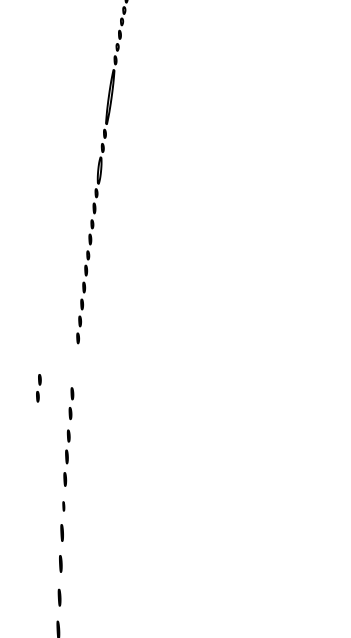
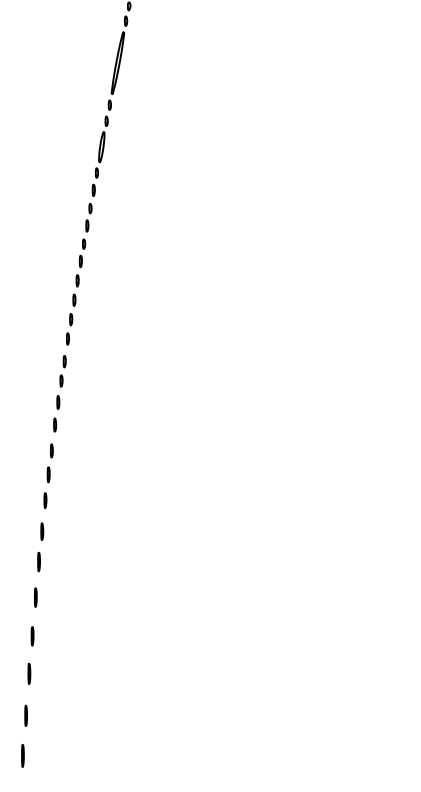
part: (38, 388) -> (62, 371), moved
part: (63, 506) -> (42, 531), size x1.67

